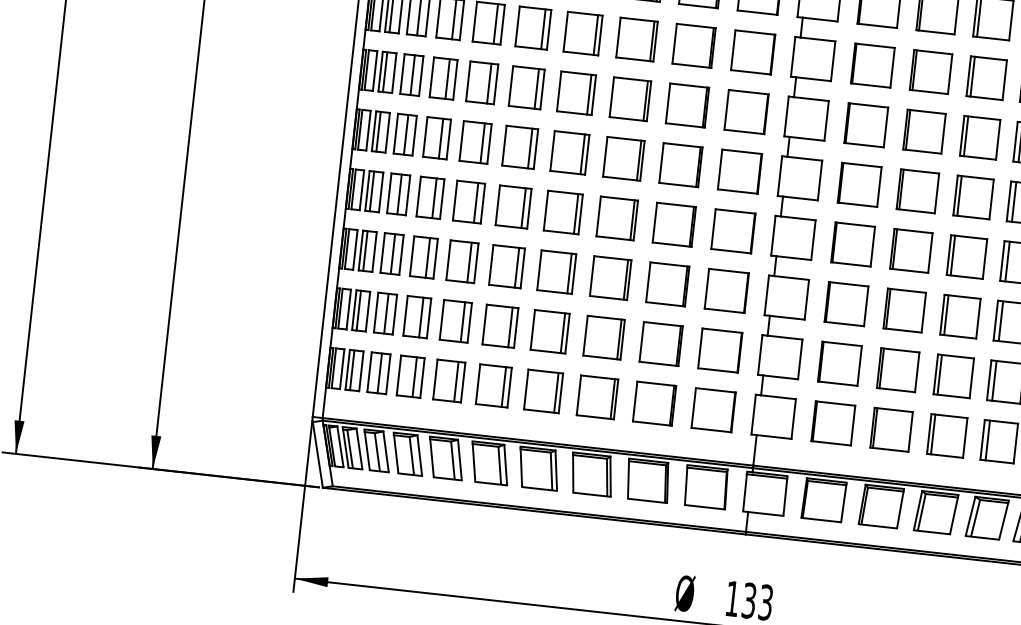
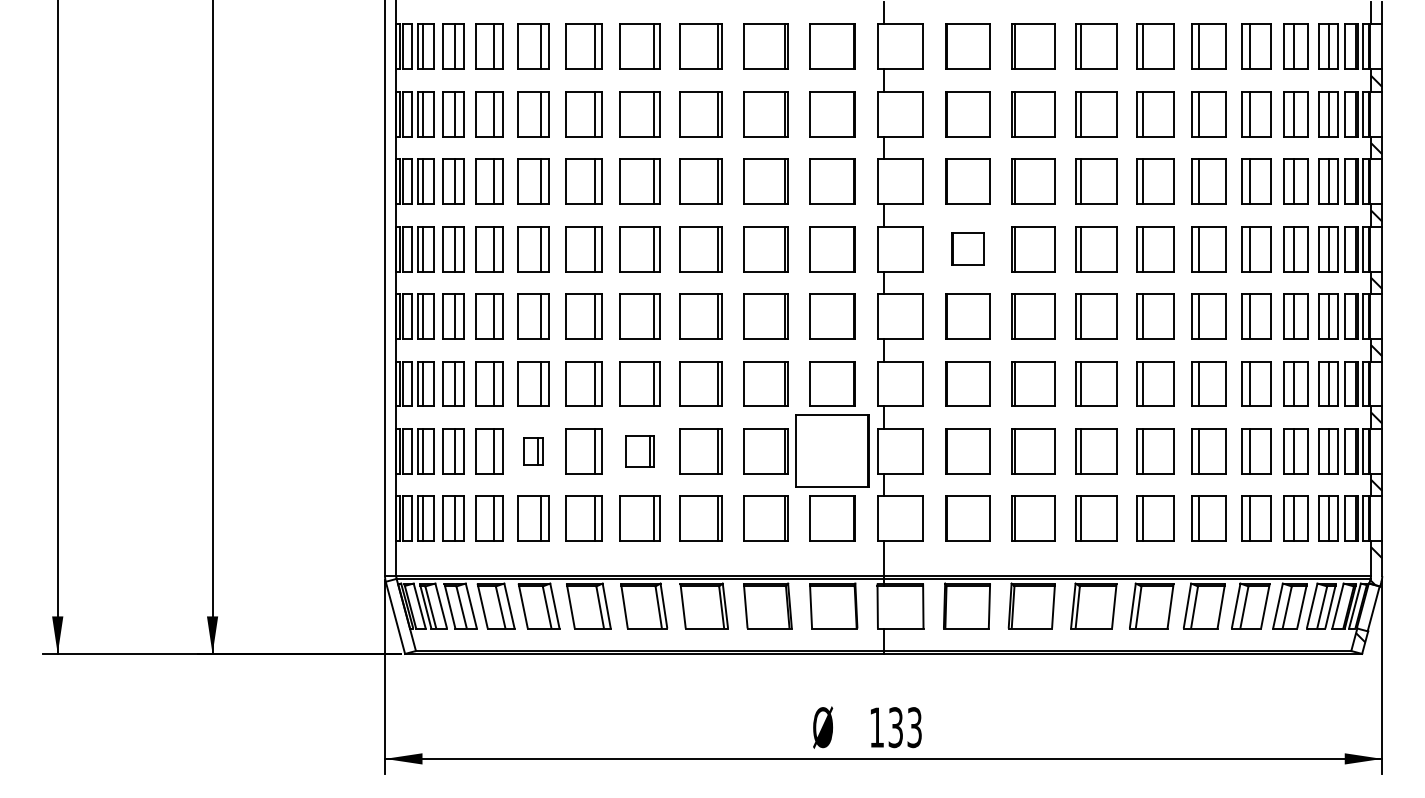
part: (859, 185) -> (967, 249), size x0.7
part: (456, 321) -> (533, 451), size x0.6
part: (549, 331) -> (639, 451), size x0.7
part: (720, 350) -> (832, 451), size x1.6

